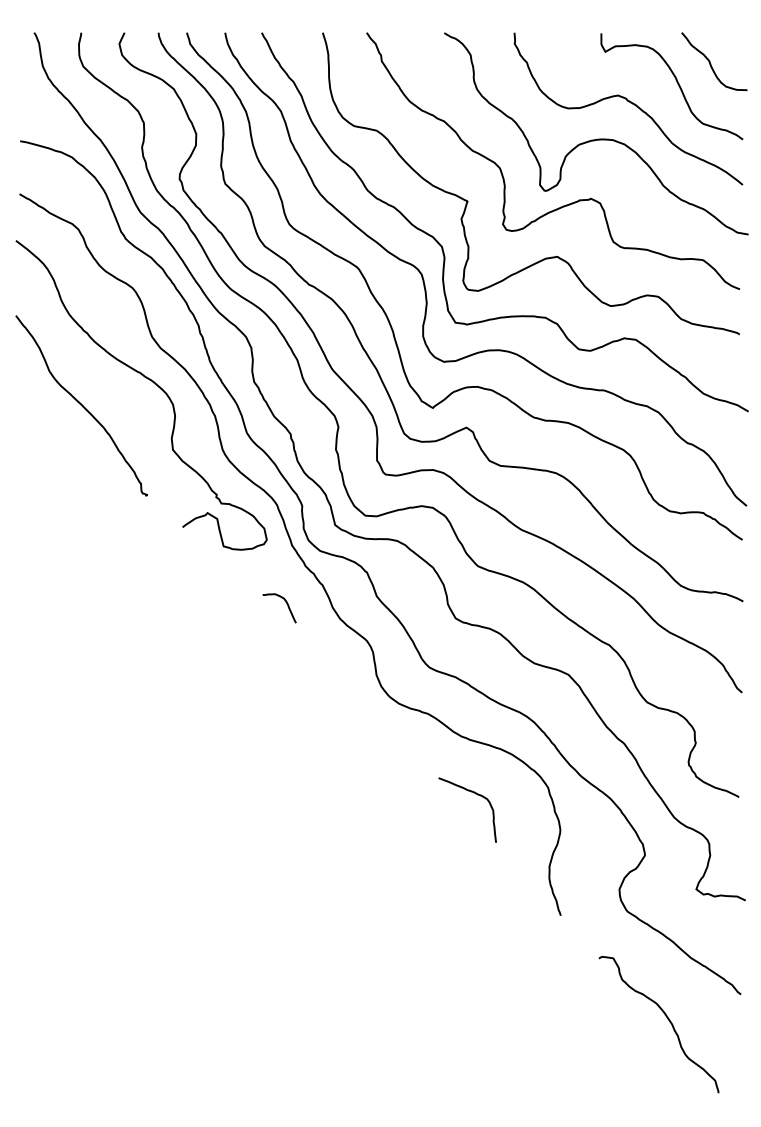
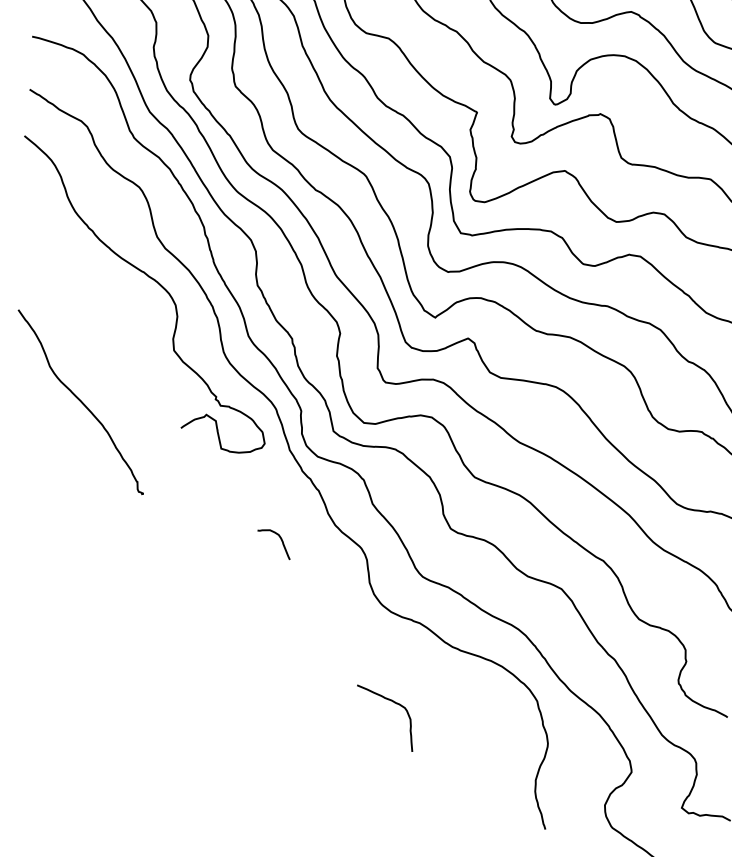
curve: (81, 405) -> (80, 401), moved
curve: (286, 604) -> (280, 540), moved
curve: (475, 794) -> (393, 702), moved

